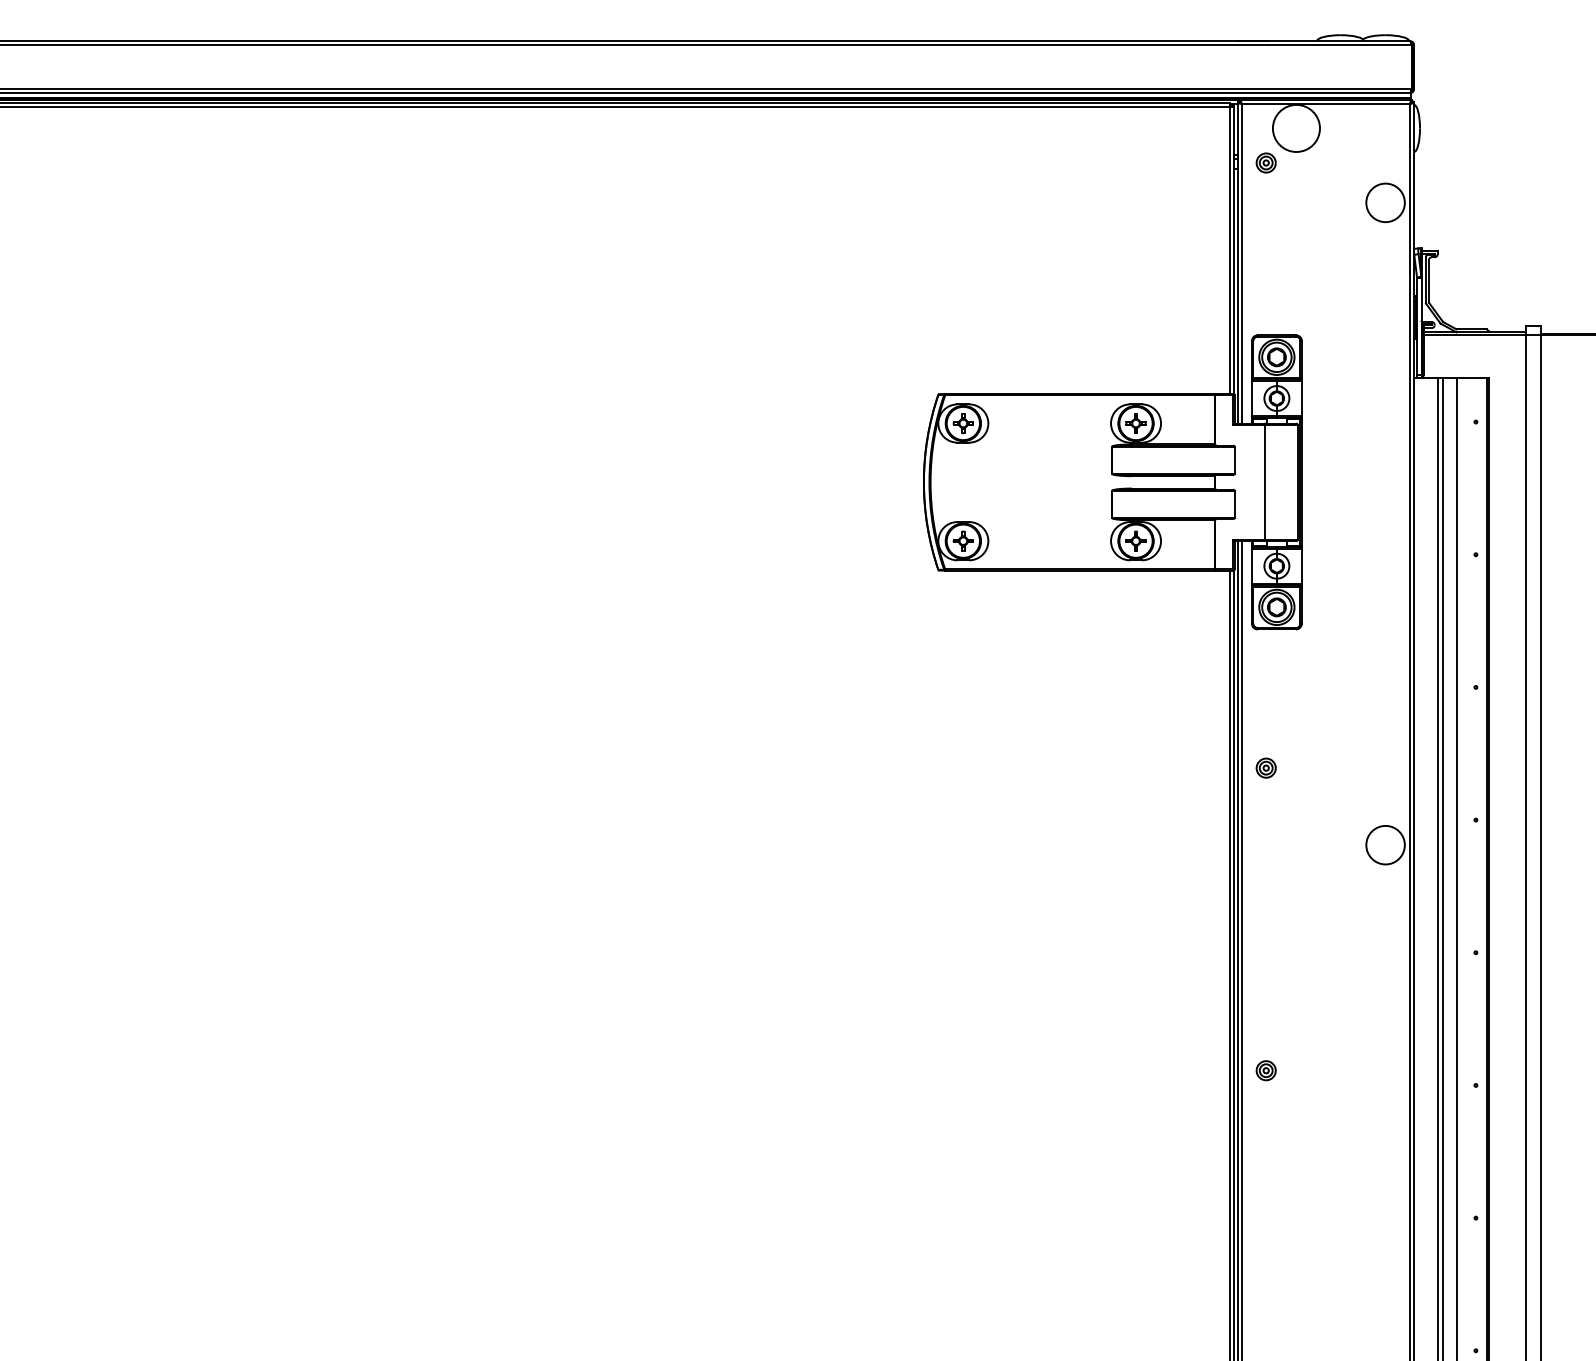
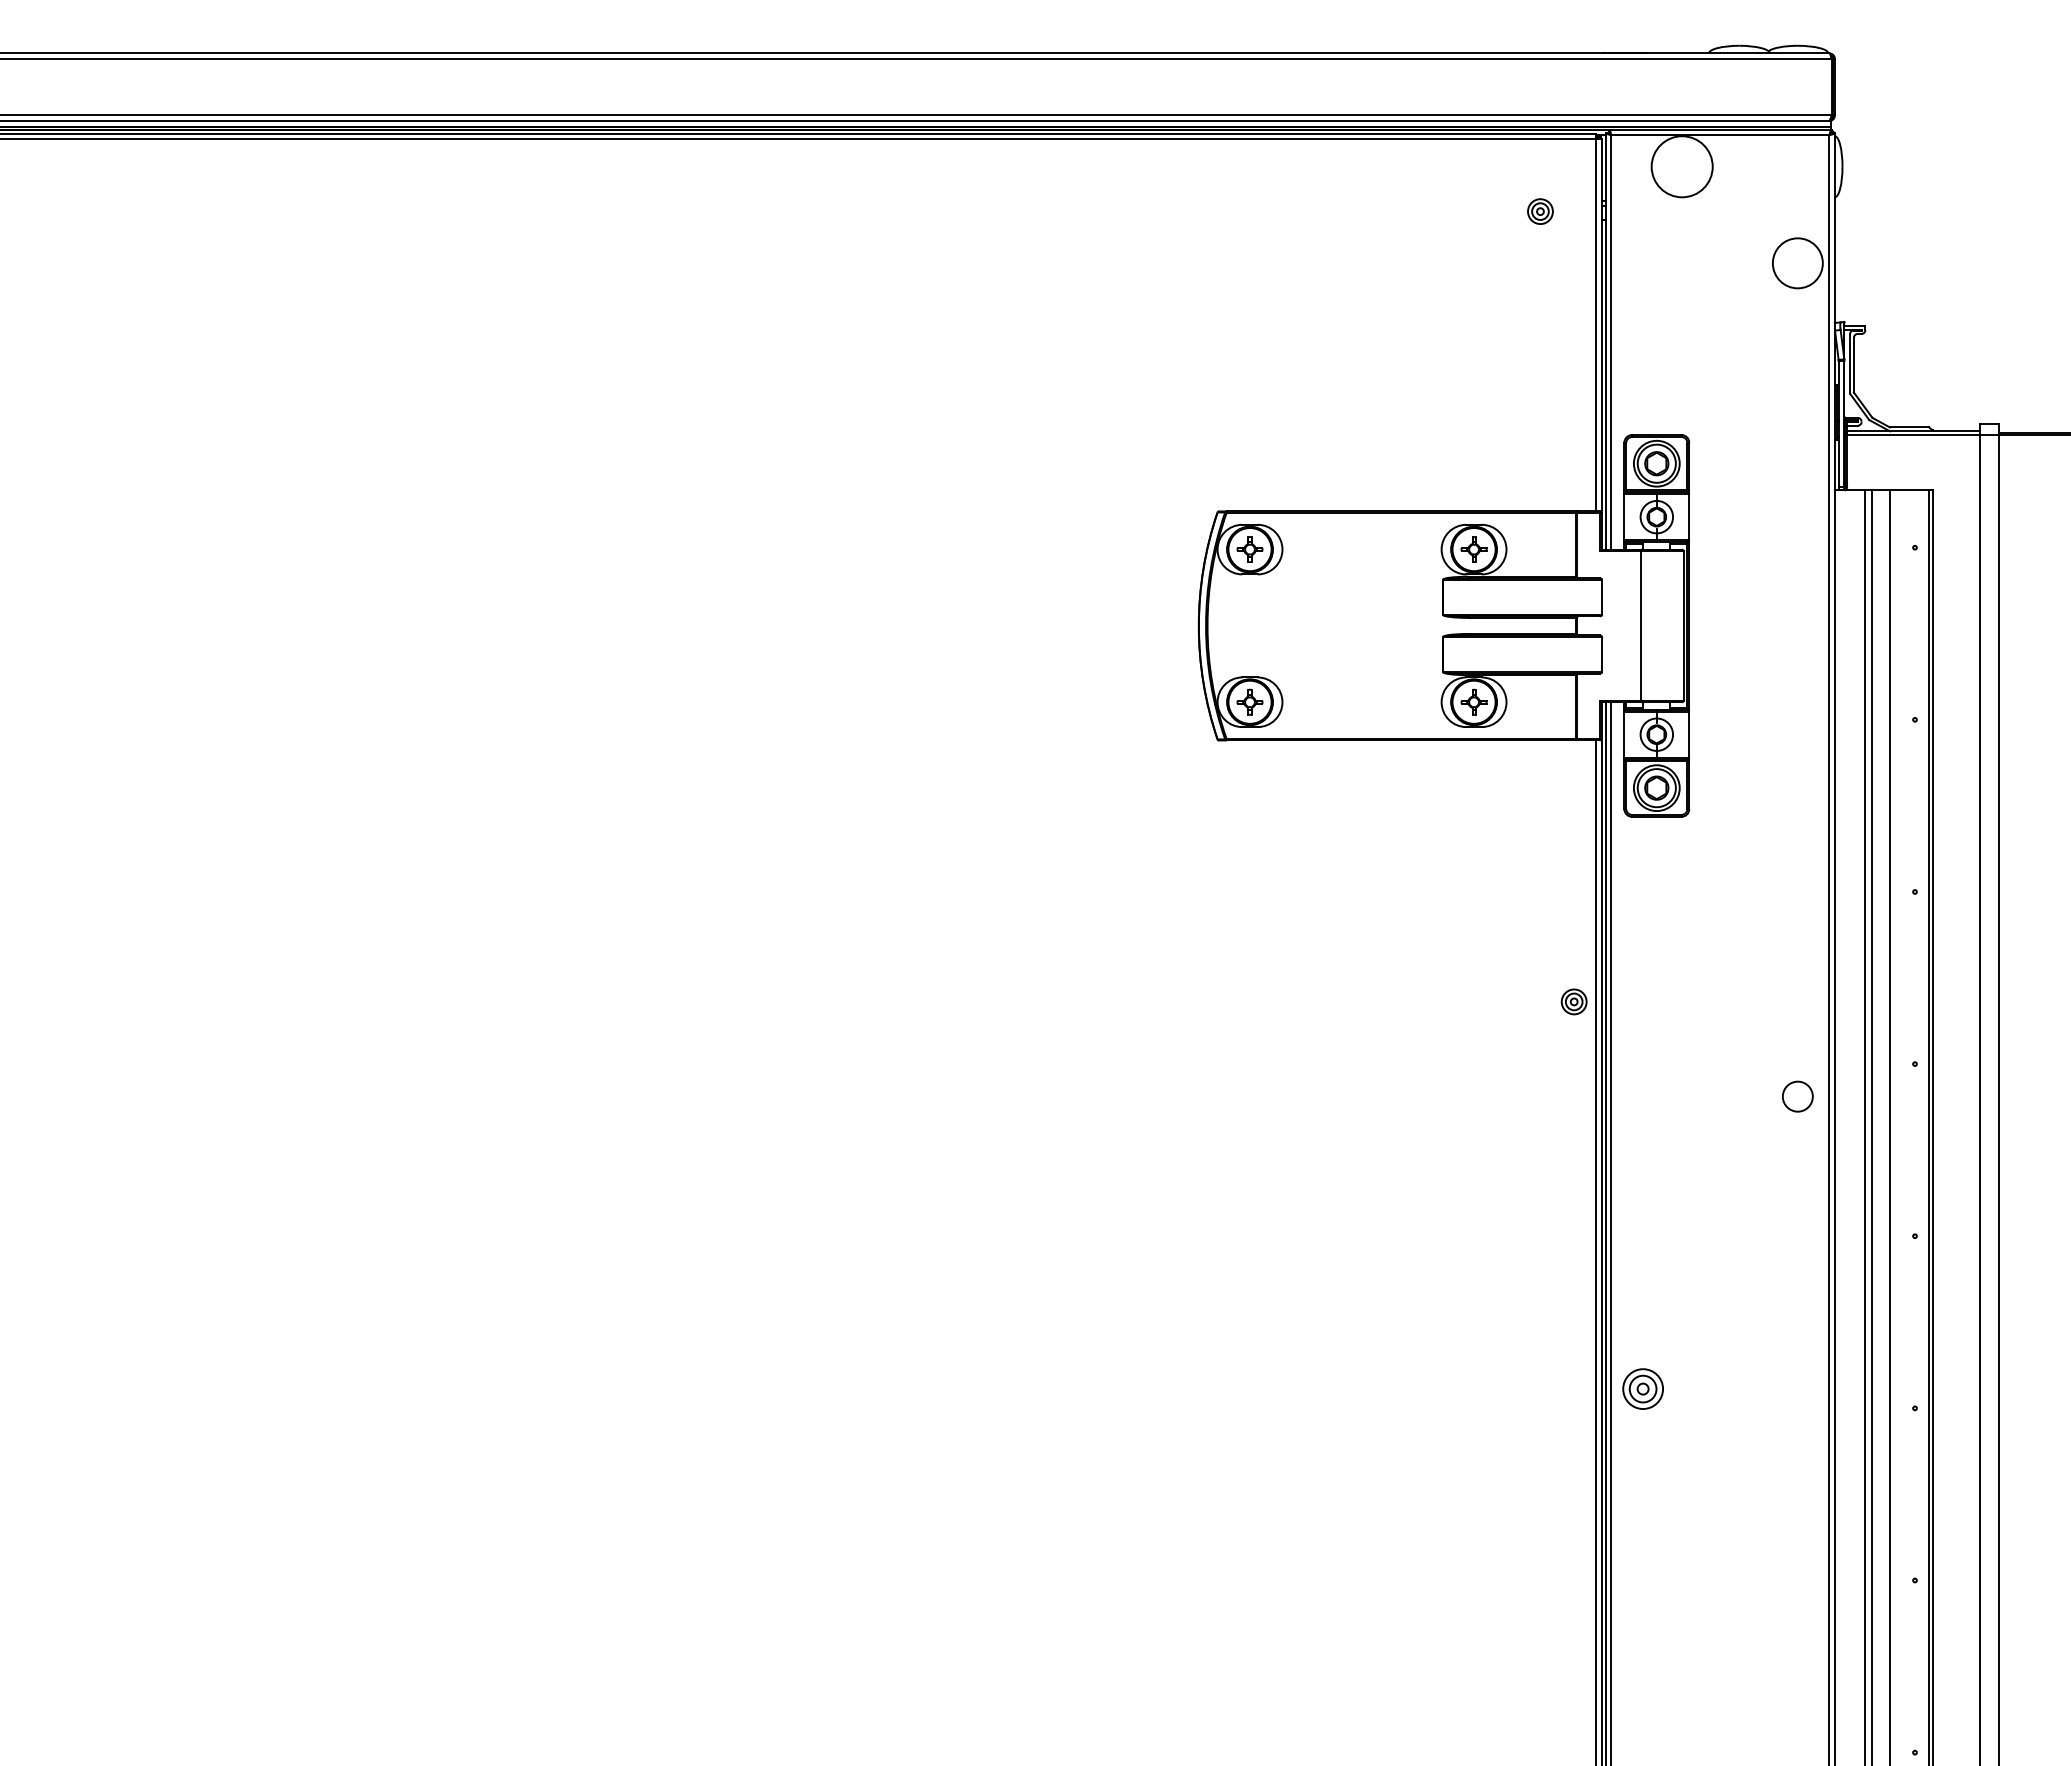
part: (1265, 162) -> (1539, 210), moved
part: (1265, 767) -> (1573, 1001), moved
circle: (1385, 844) -> (1797, 1095), size x0.6
part: (1265, 1070) -> (1642, 1388), size x1.6

